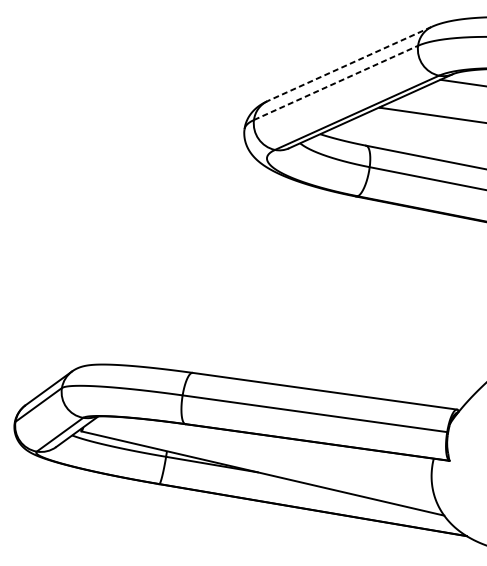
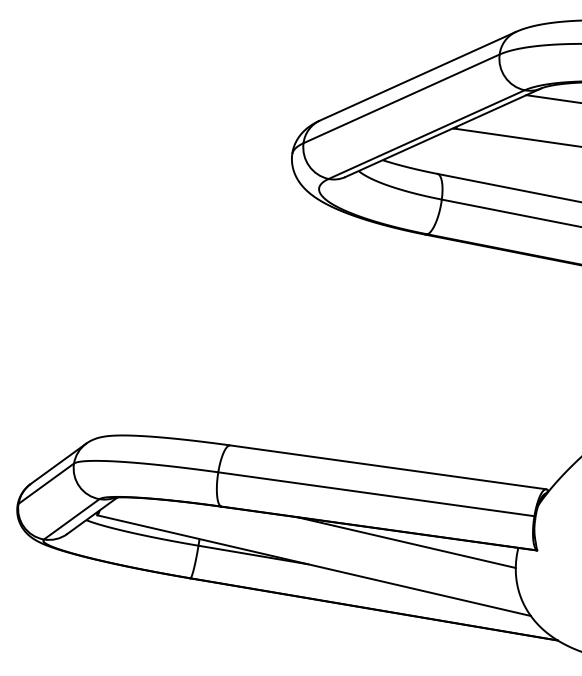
line: (349, 64) -> (417, 76), dashed -> solid
line: (335, 82) -> (401, 98), dashed -> solid
line: (340, 454) -> (406, 542), added

